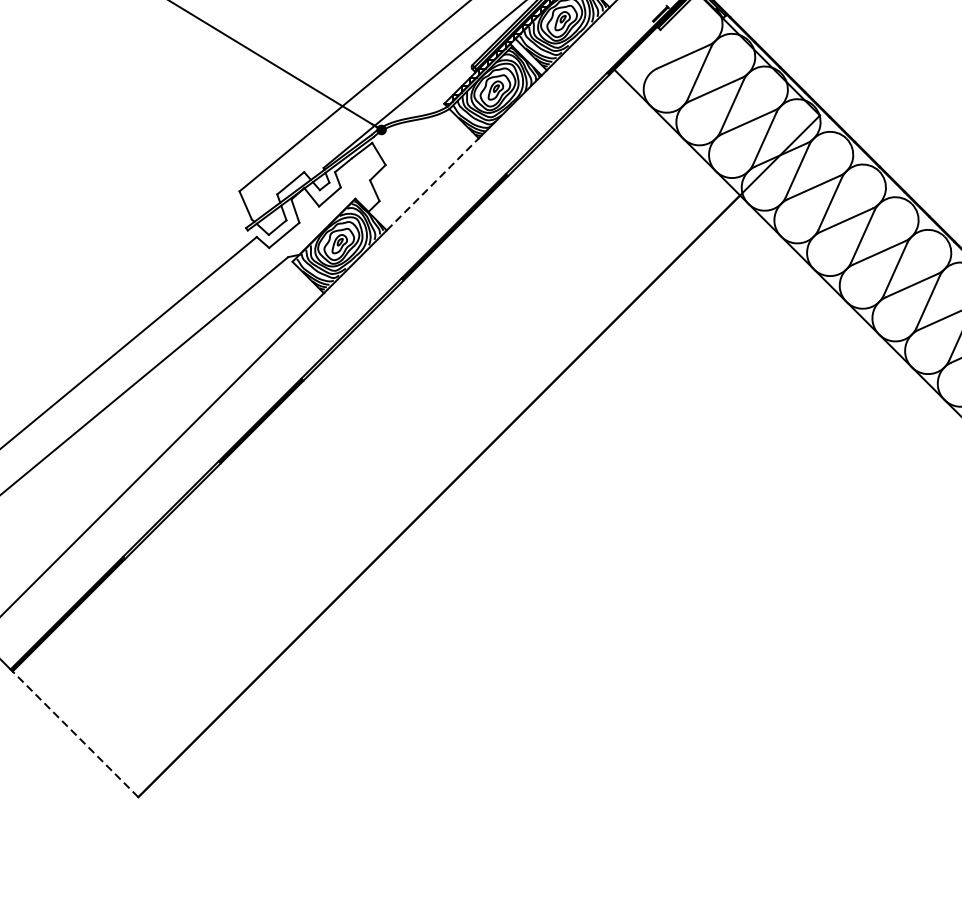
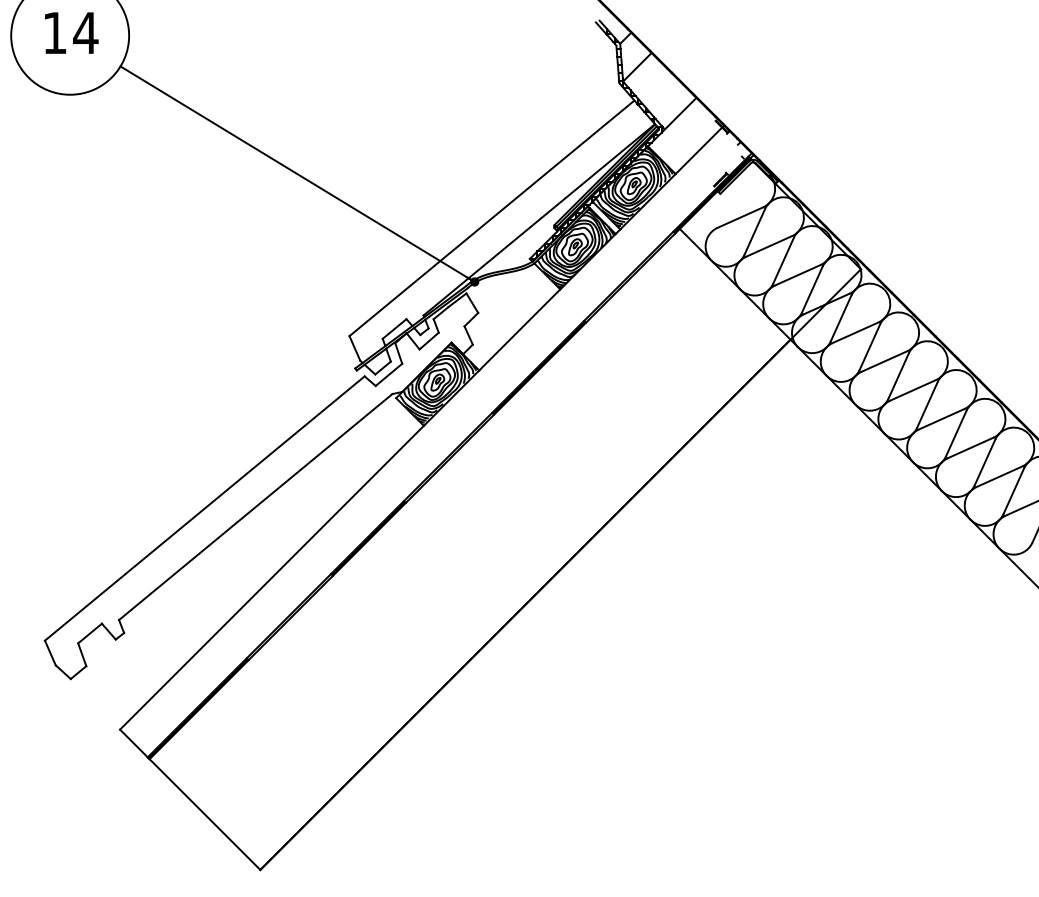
line: (433, 183) -> (520, 329), dashed -> solid
line: (74, 734) -> (204, 814), dashed -> solid

